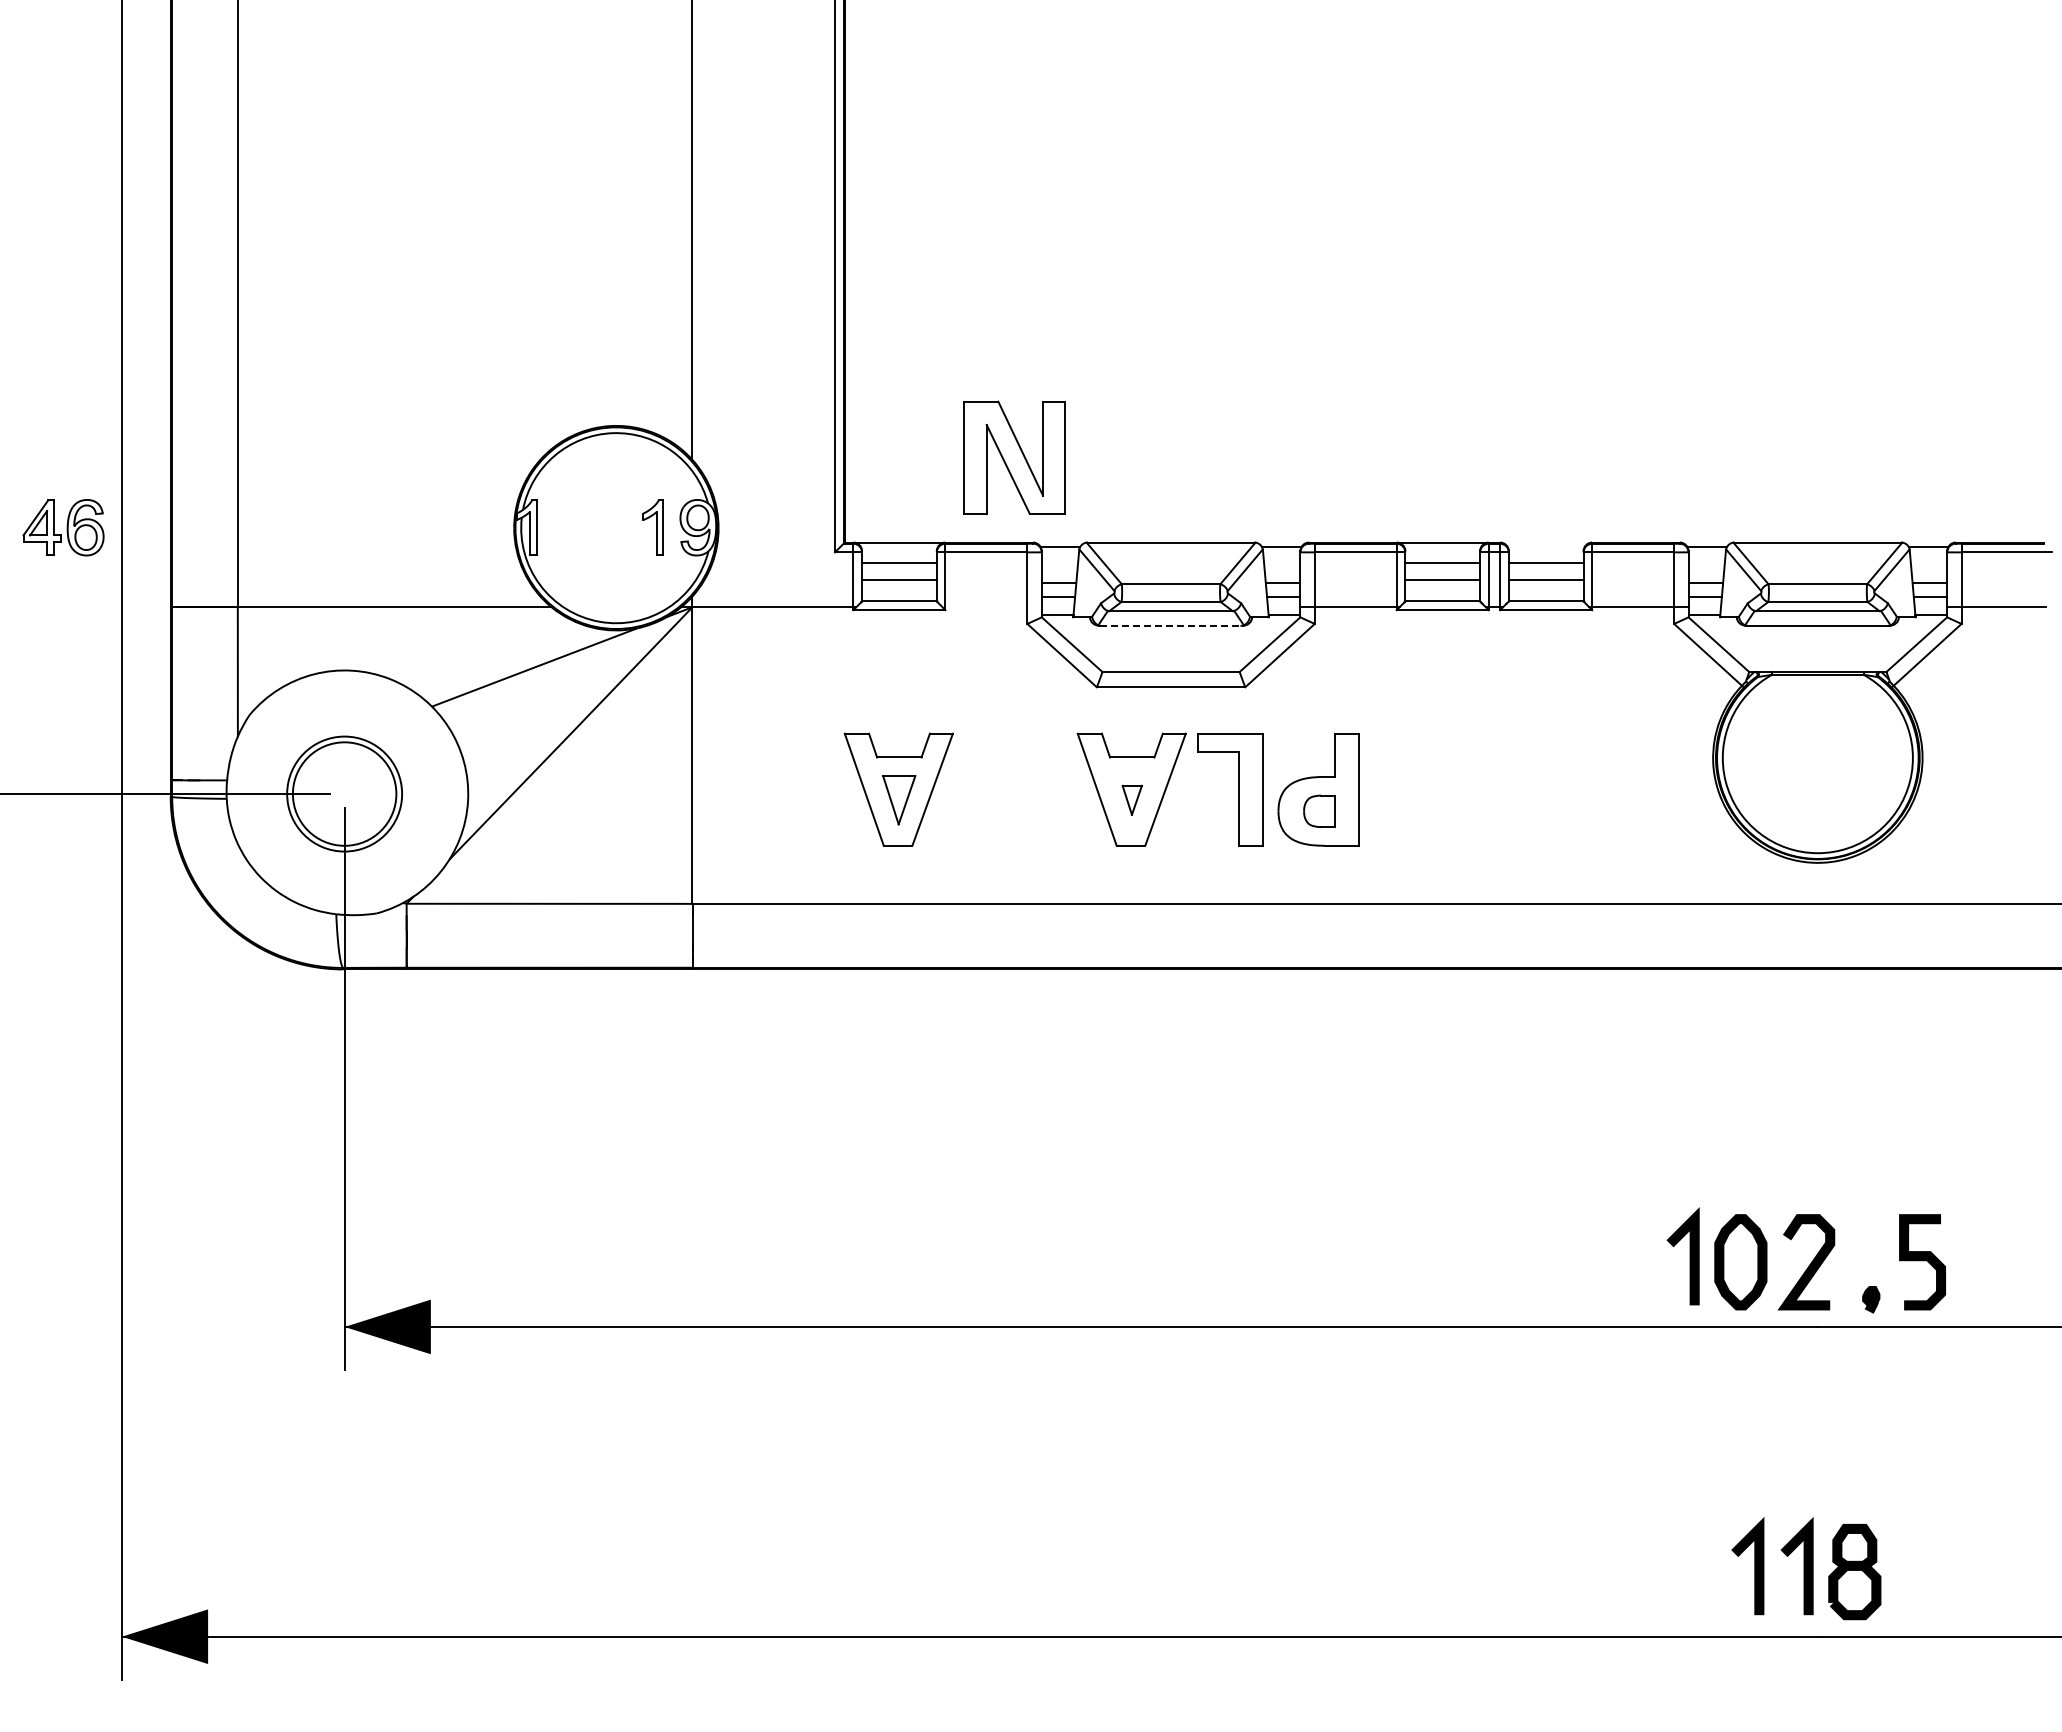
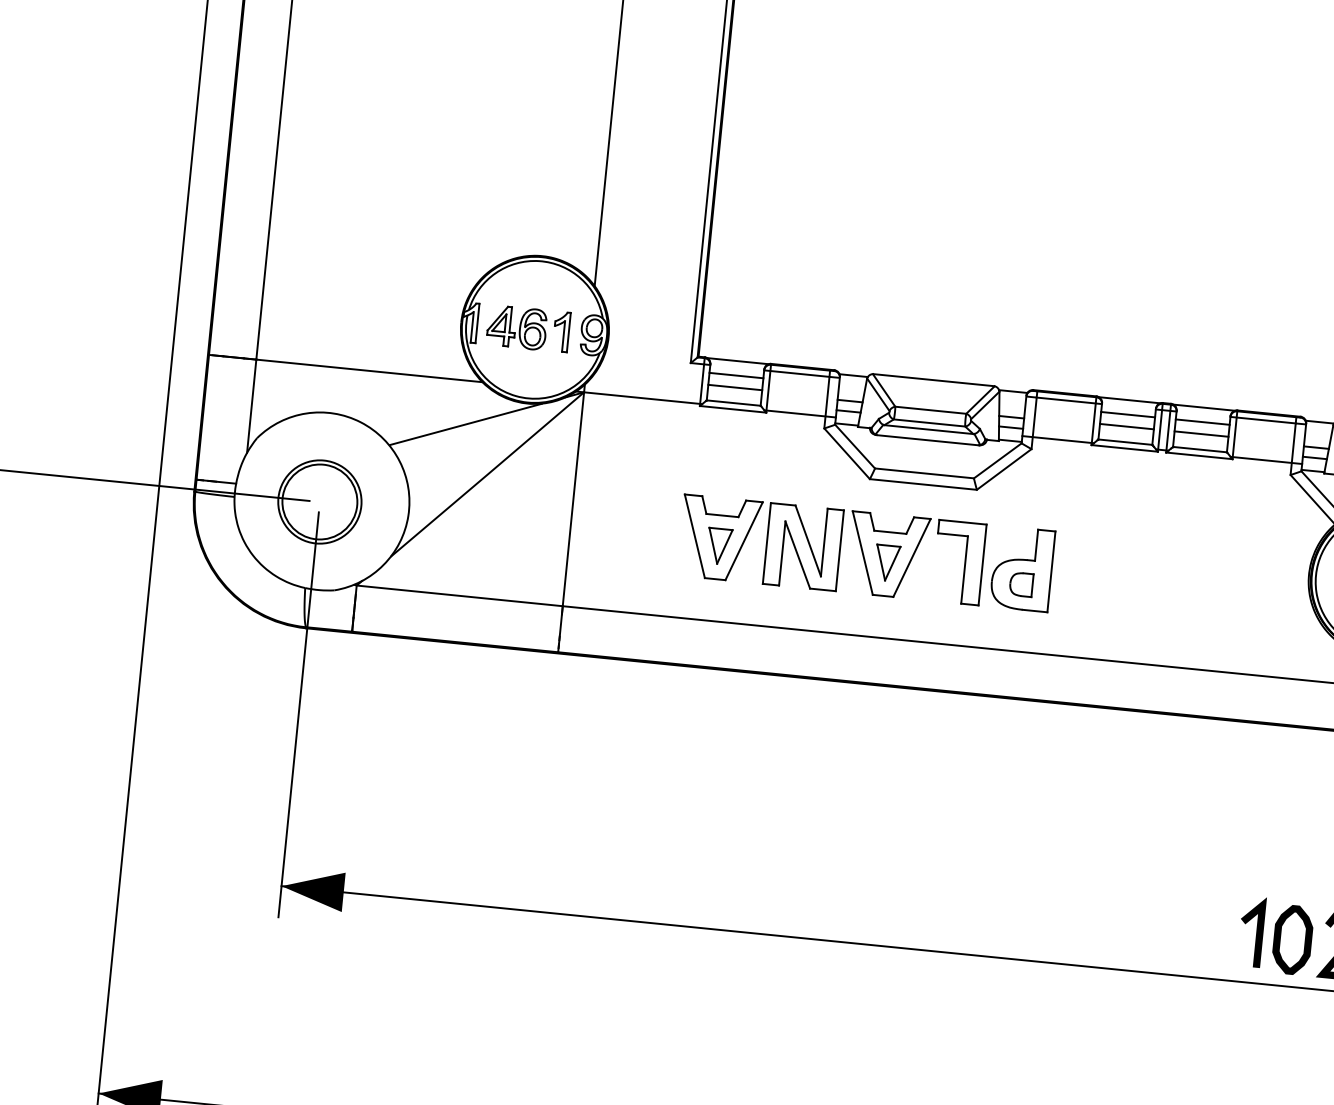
part: (1014, 457) -> (803, 546), moved
part: (63, 527) -> (517, 327), moved
line: (1545, 543) -> (1203, 407), added
line: (991, 607) -> (799, 414), added
line: (1171, 625) -> (928, 439), dashed -> solid
part: (1132, 800) -> (887, 563), size x1.67

